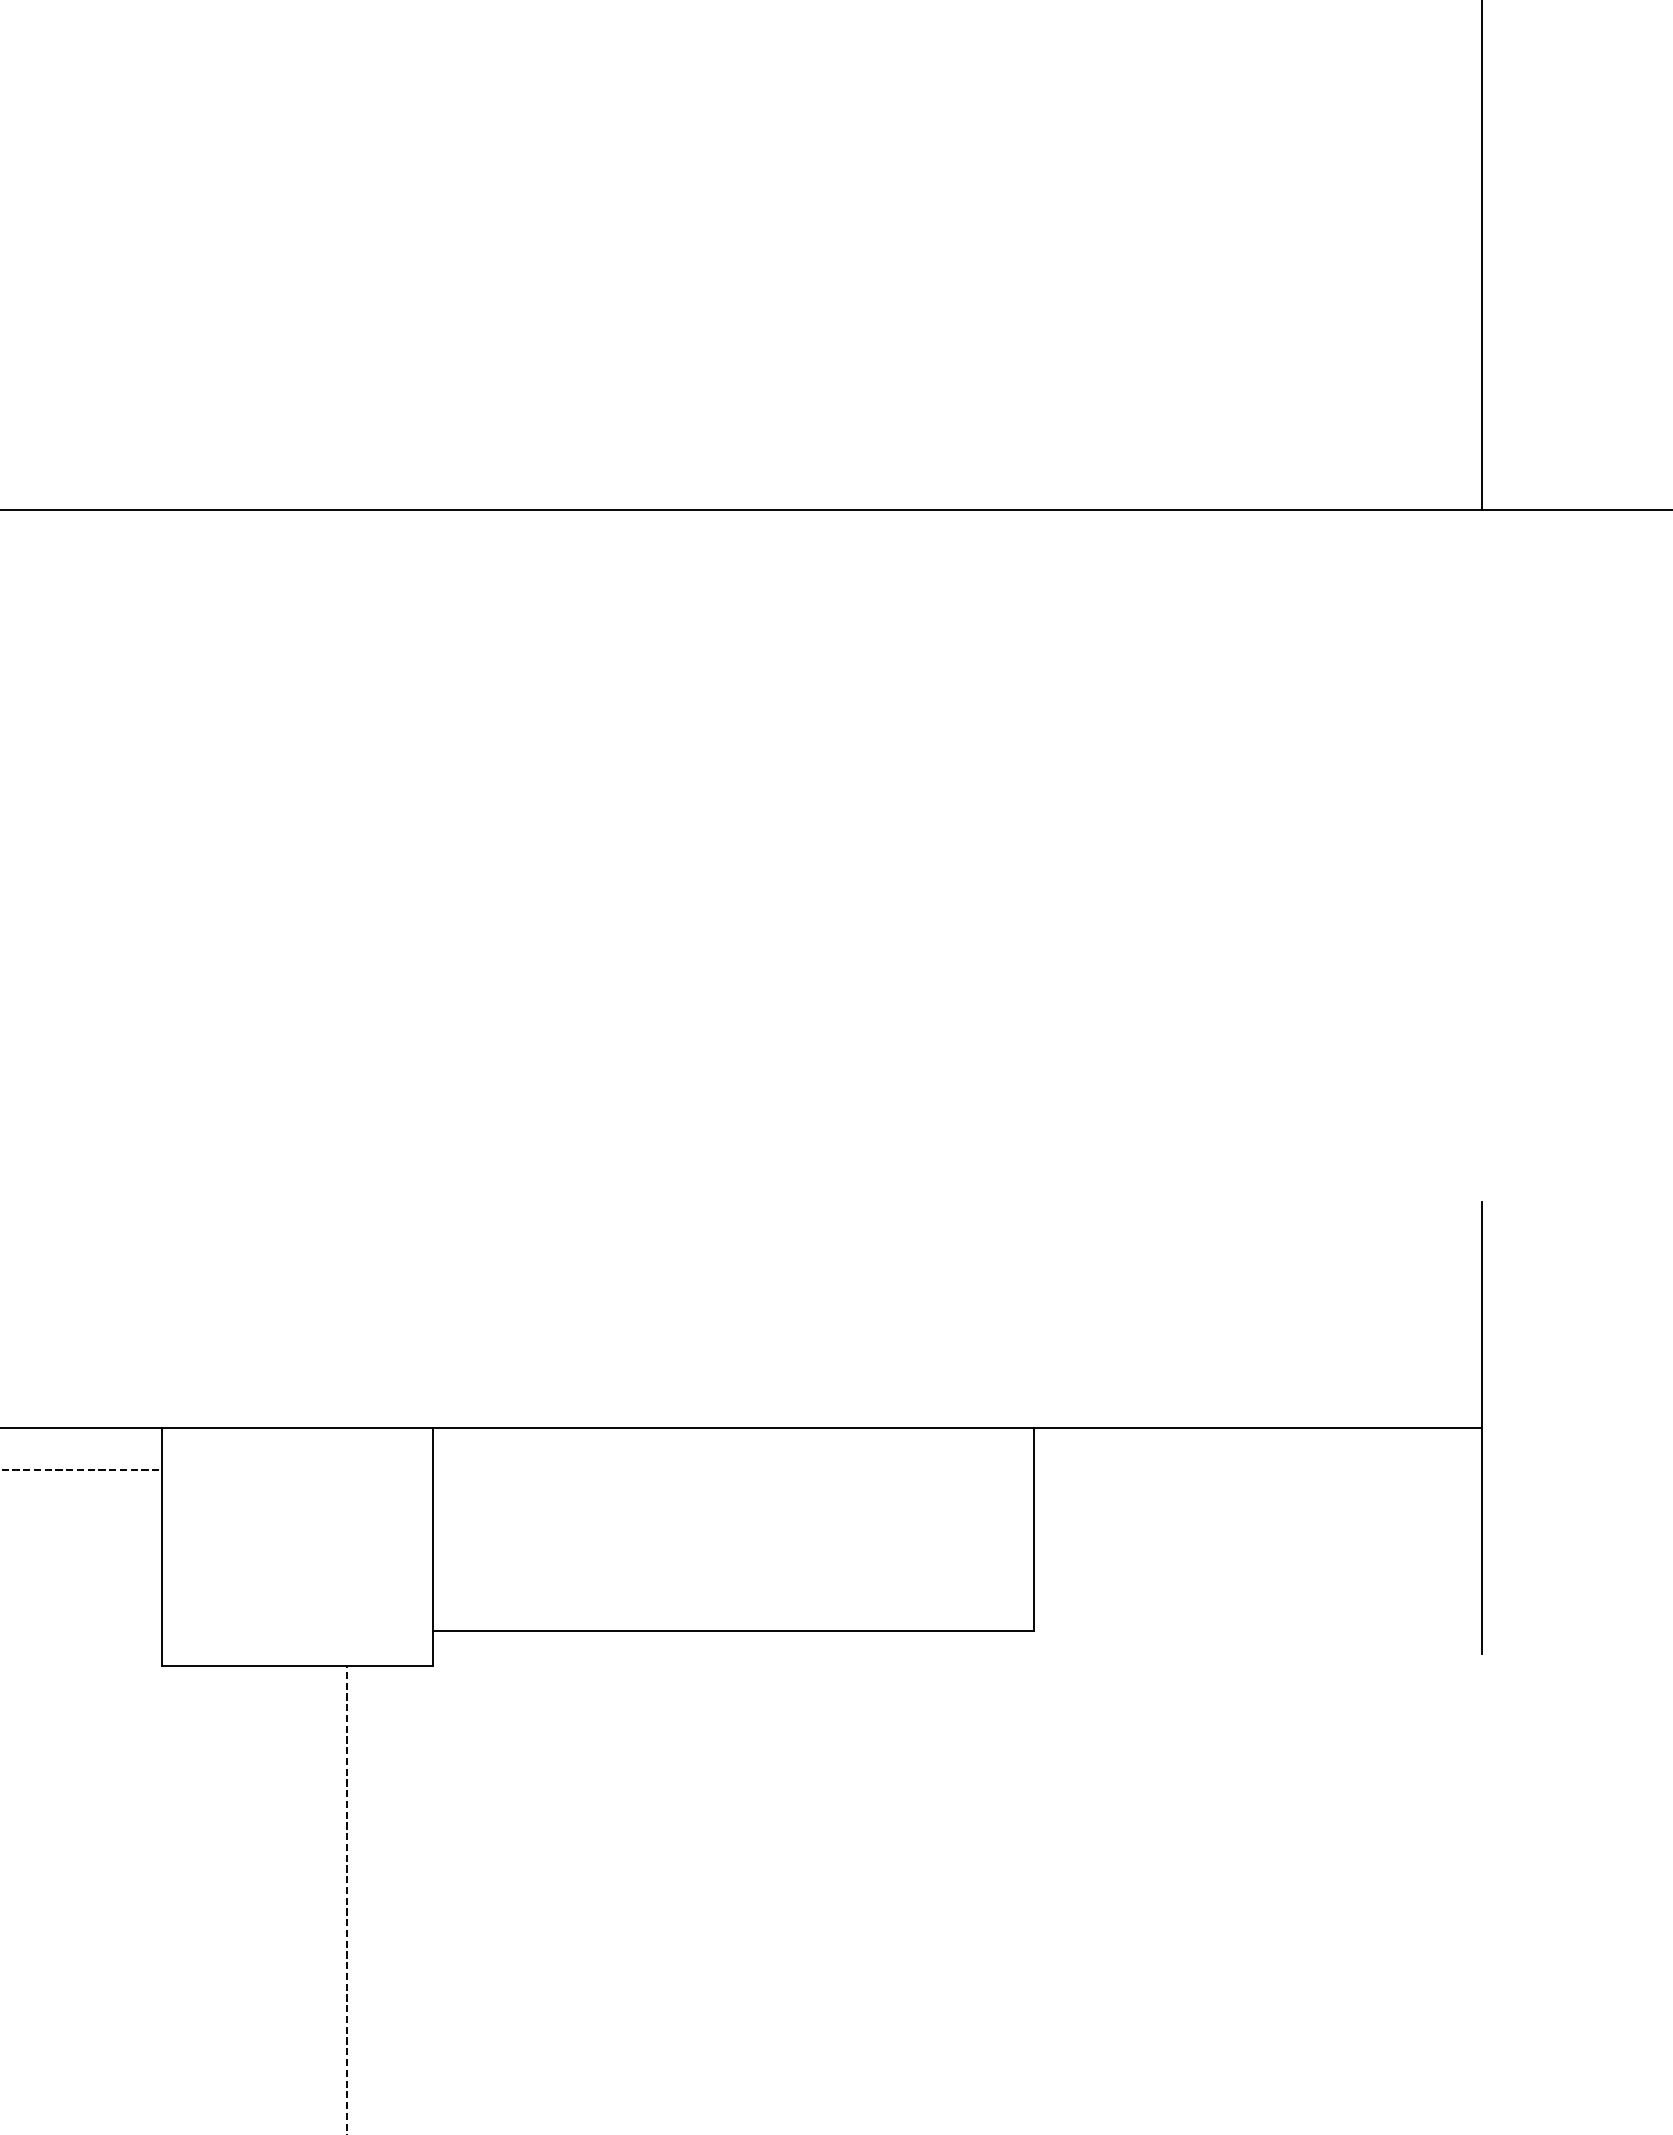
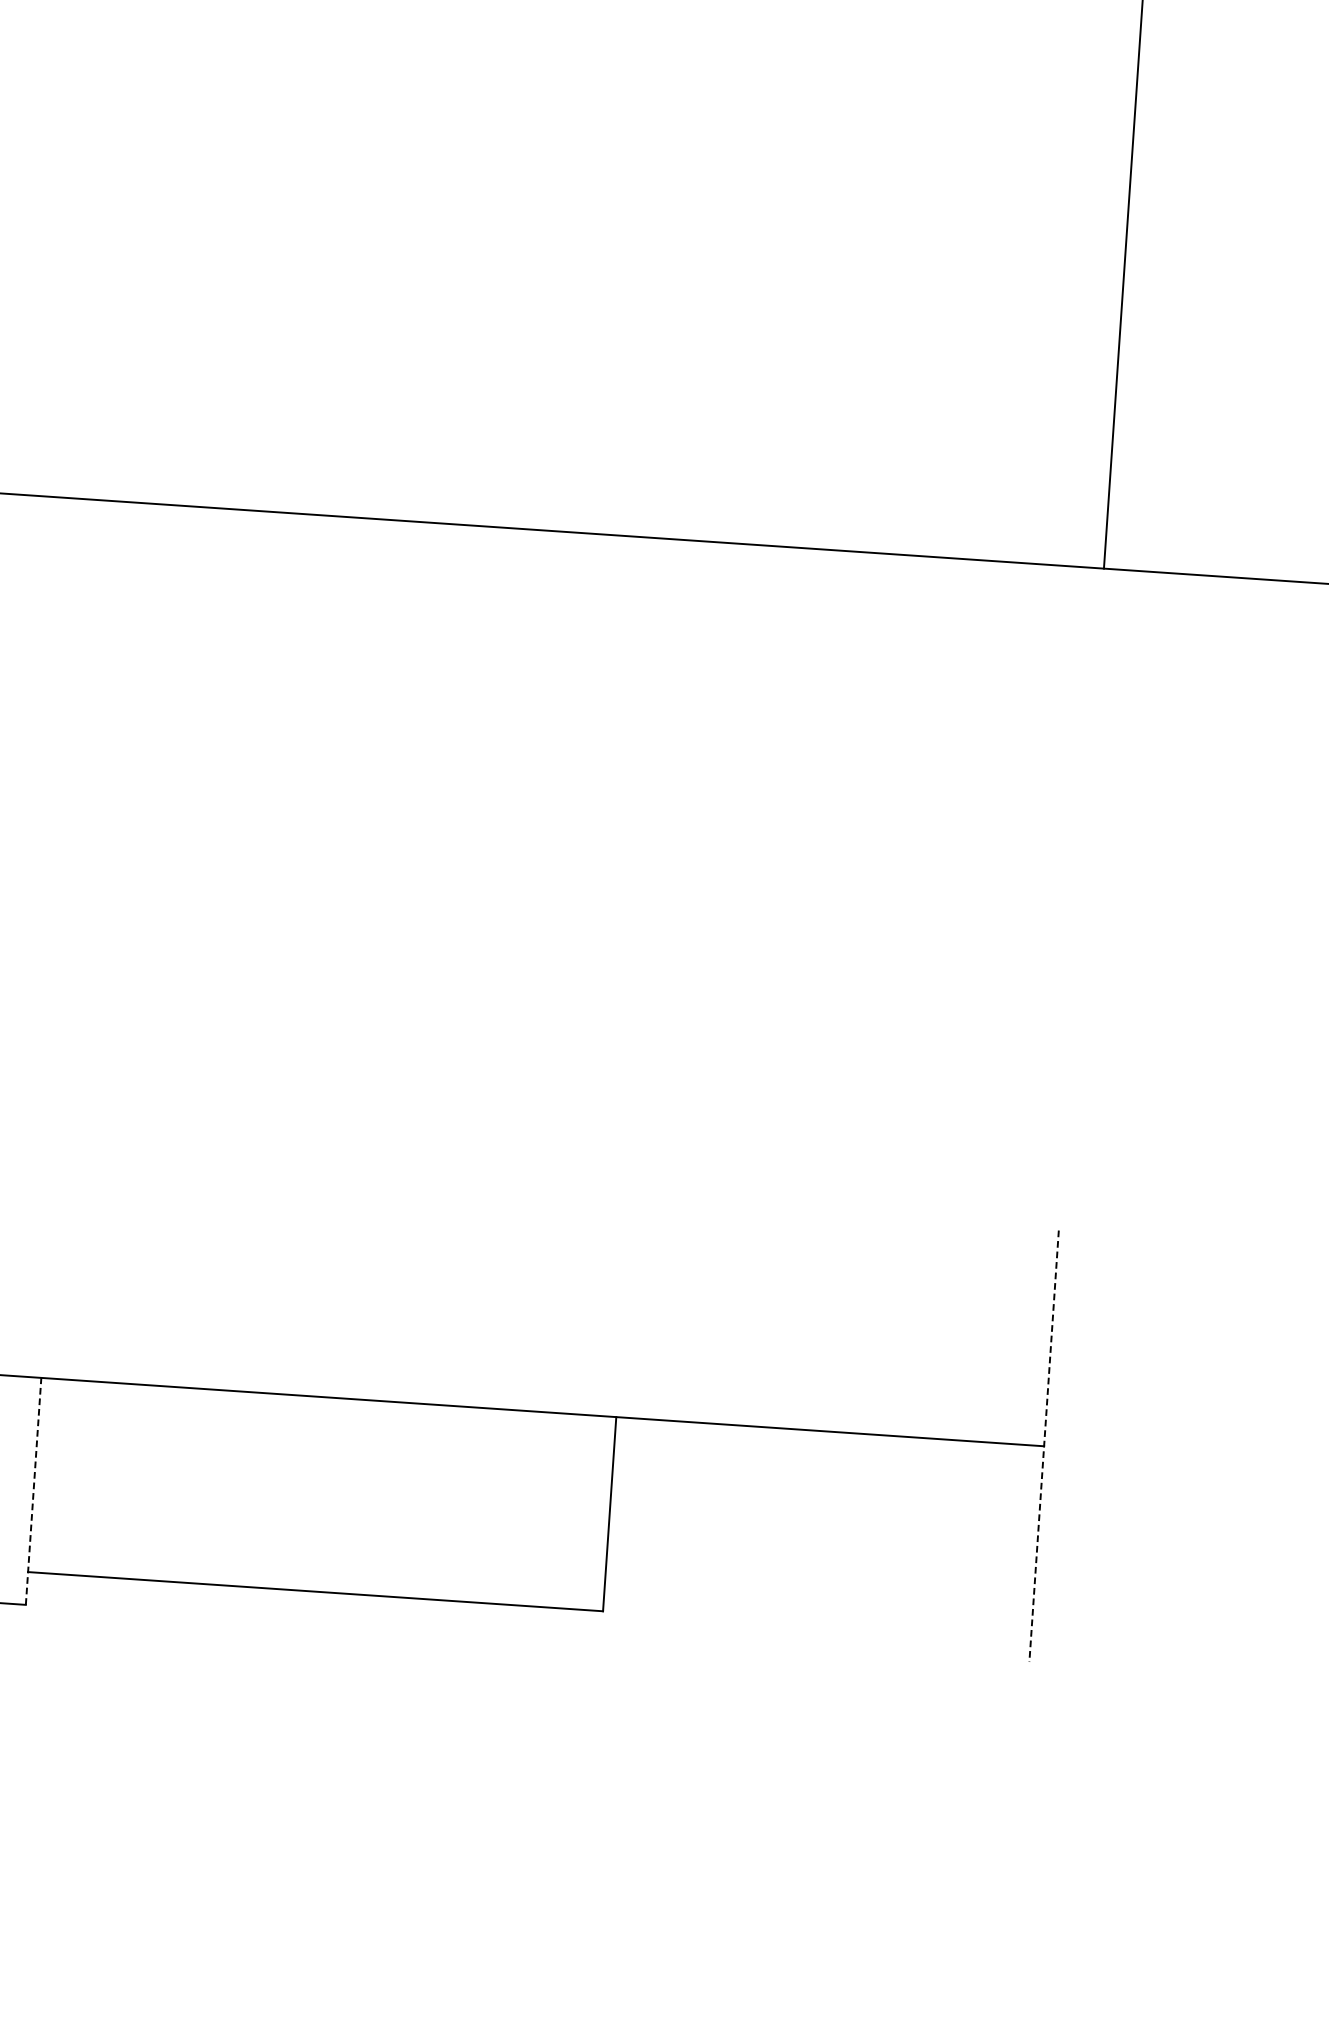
line: (1481, 1428) -> (1043, 1446), solid -> dashed
line: (432, 1546) -> (33, 1491), solid -> dashed

